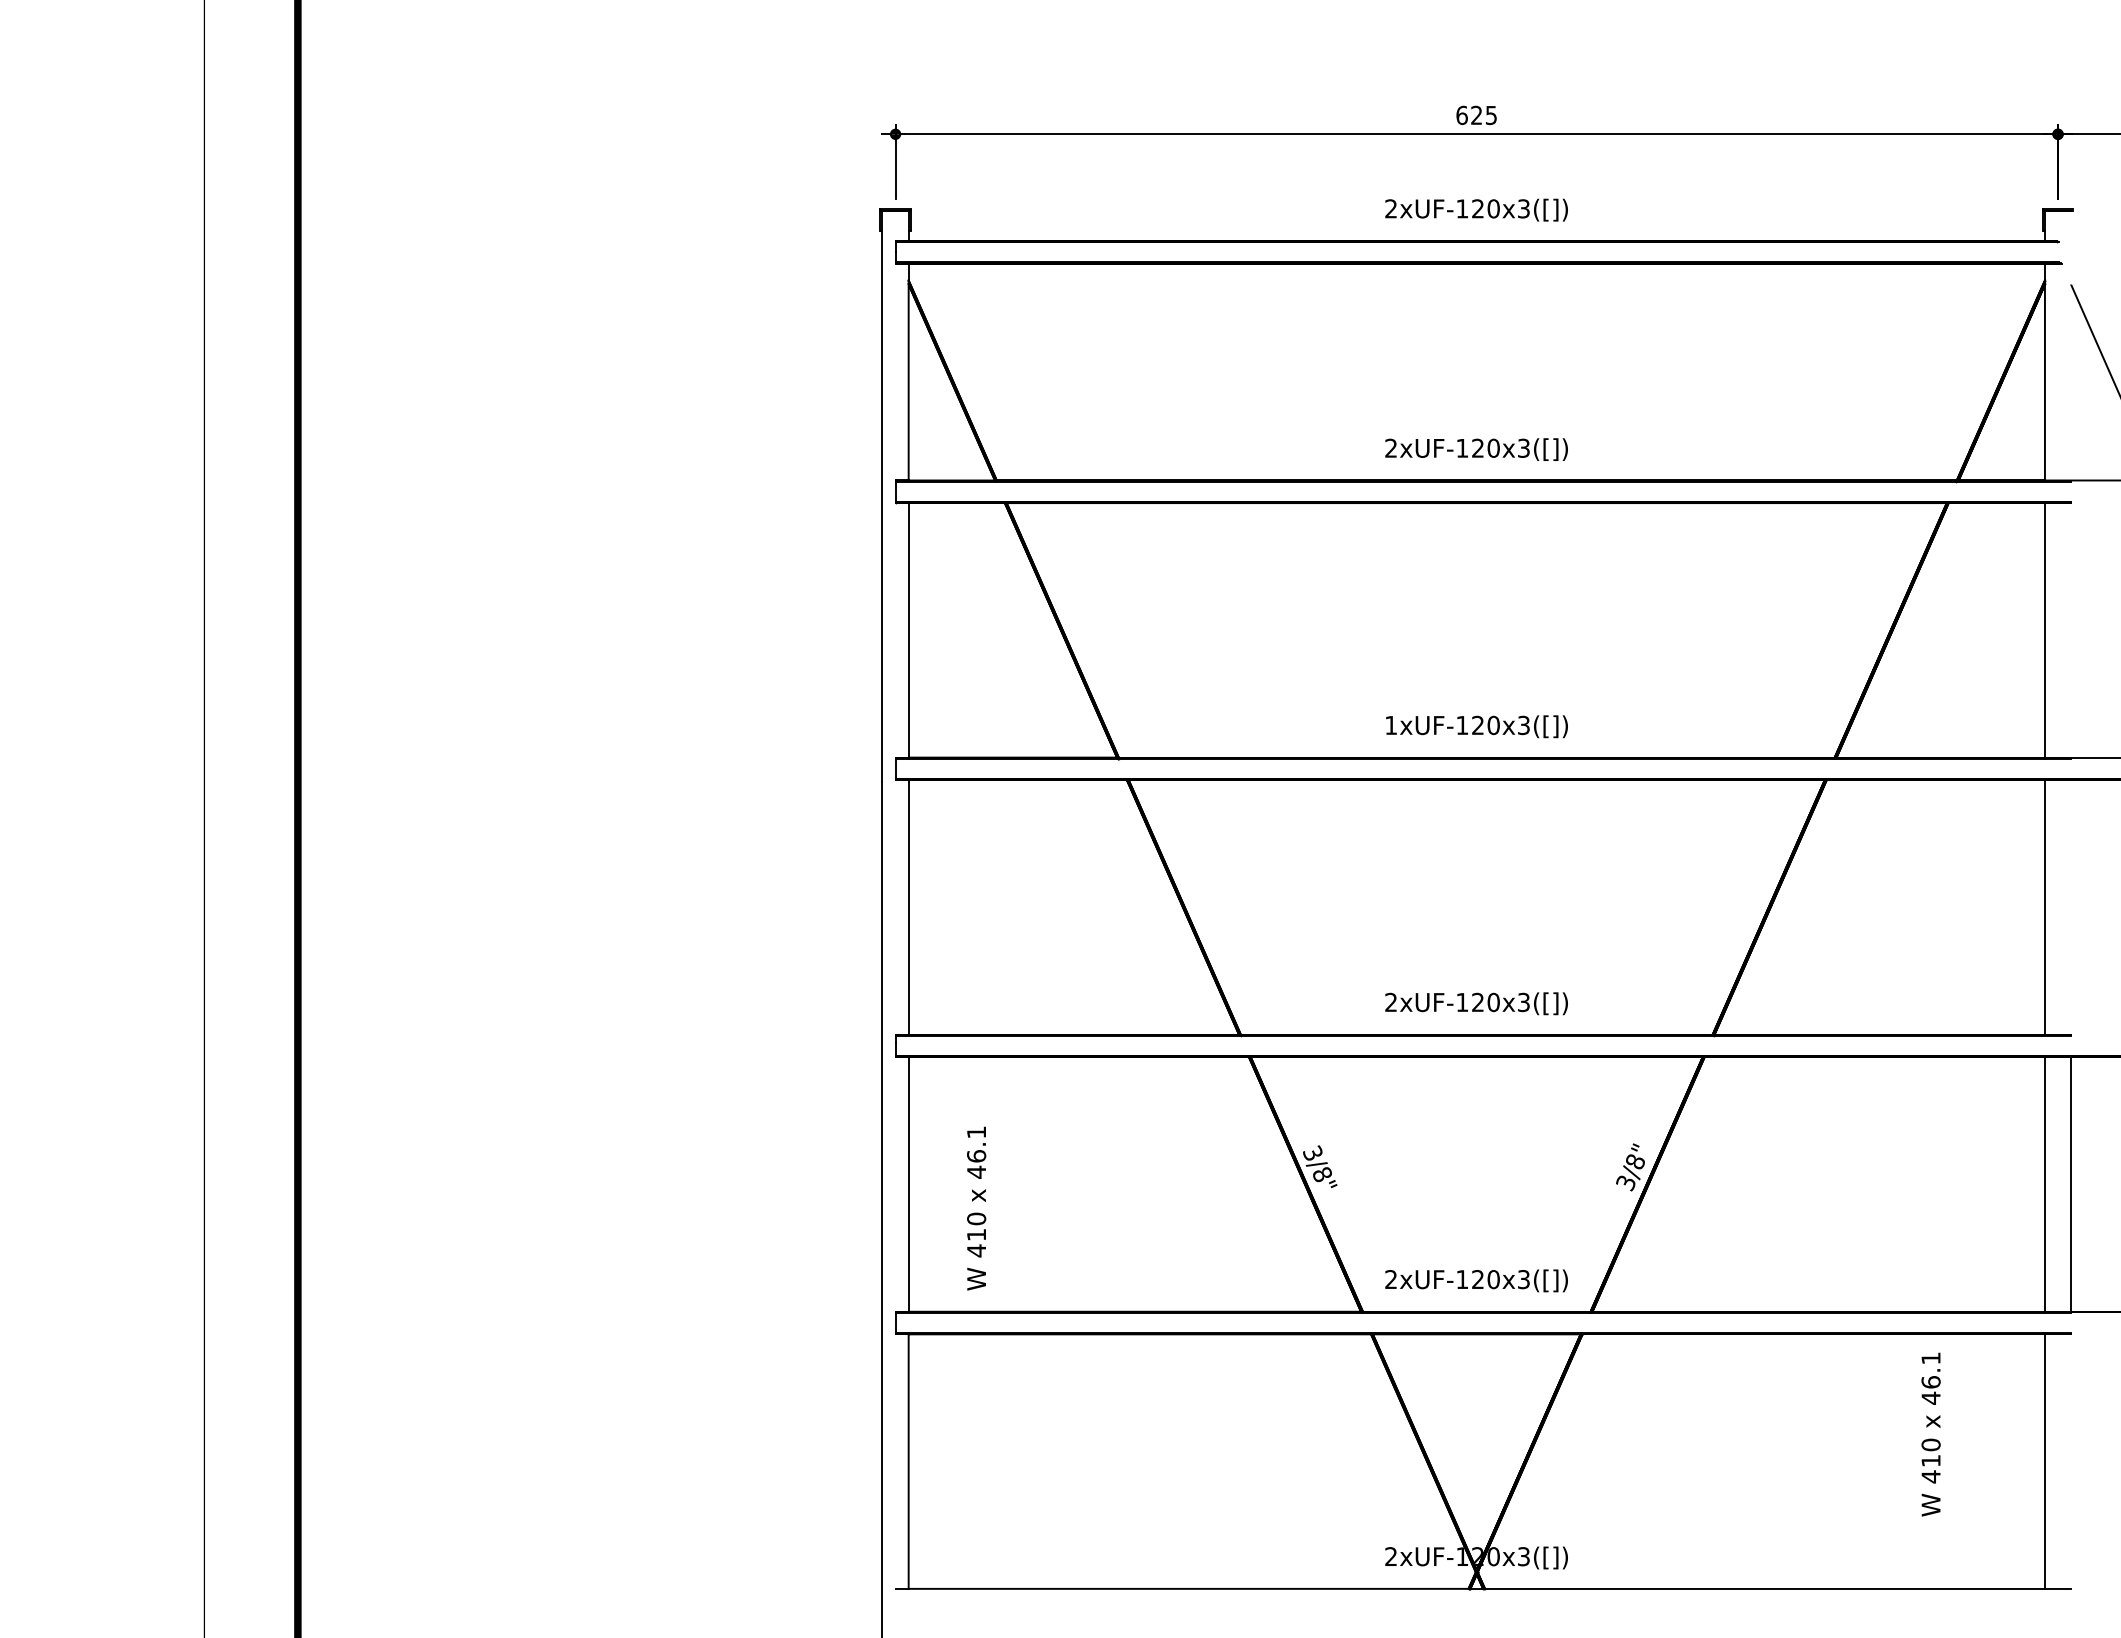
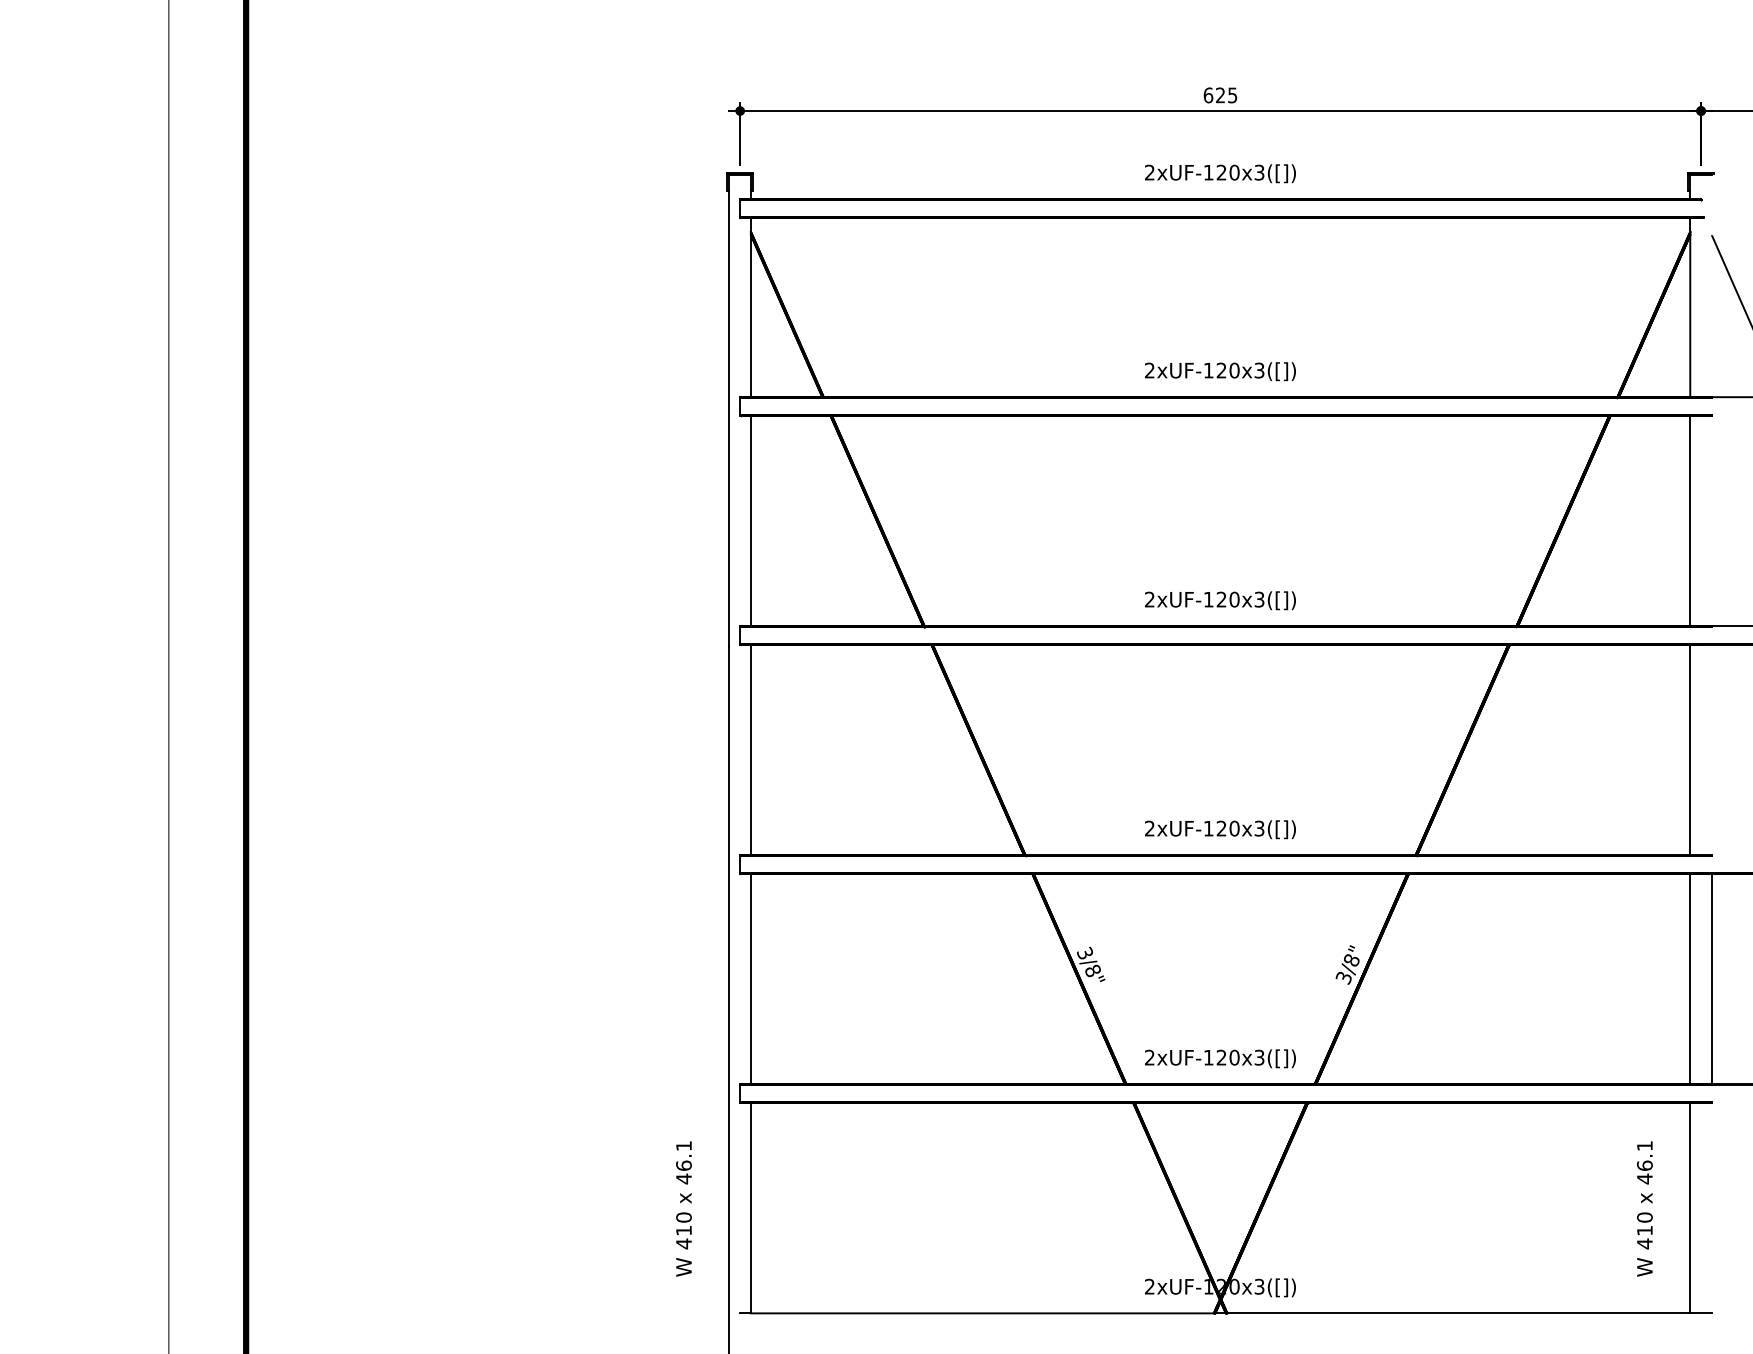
text: (1390, 724) -> (1149, 598), 1xUF-120x3([]) -> 2xUF-120x3([])
text: (976, 1208) -> (683, 1208), moved
text: (1930, 1434) -> (1644, 1208), moved

